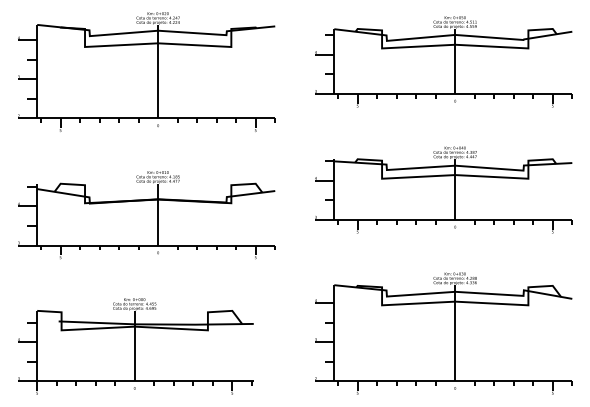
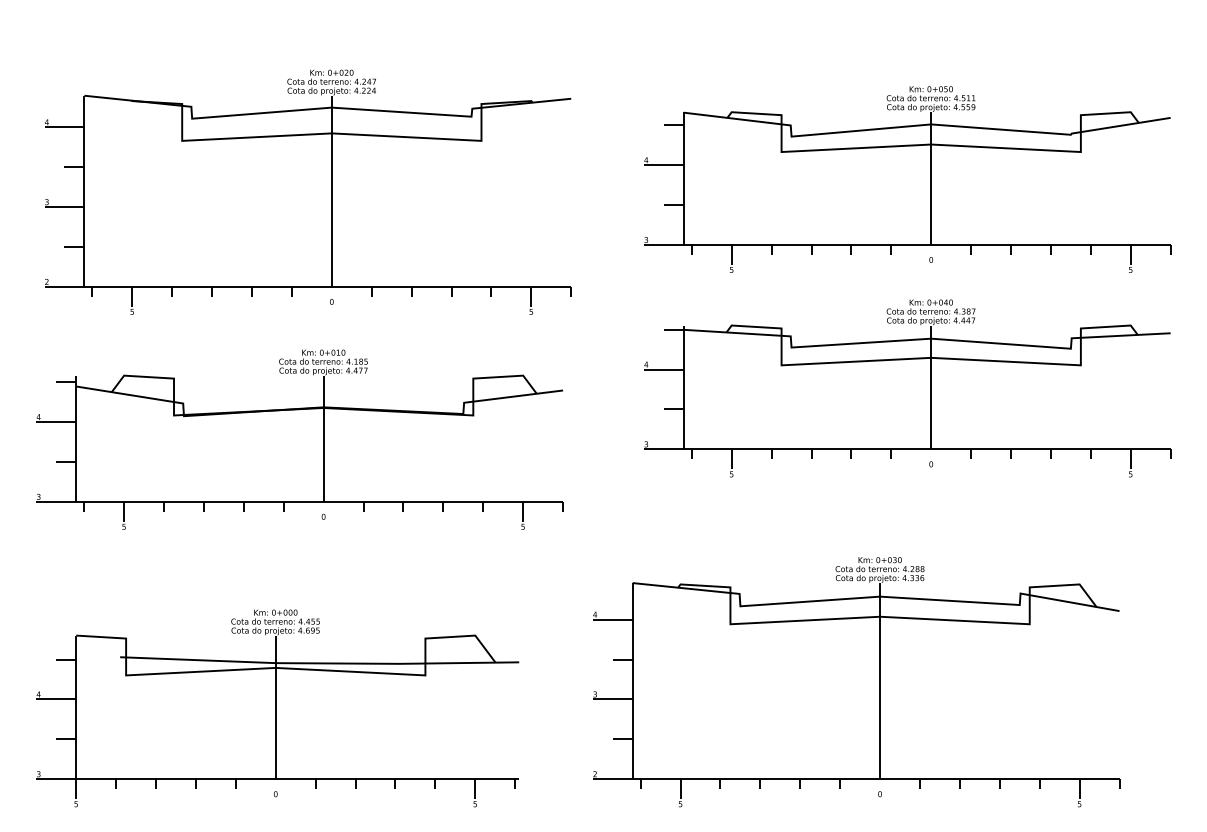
part: (443, 61) -> (907, 178), moved
part: (146, 71) -> (307, 191), moved
part: (443, 333) -> (856, 681), moved

